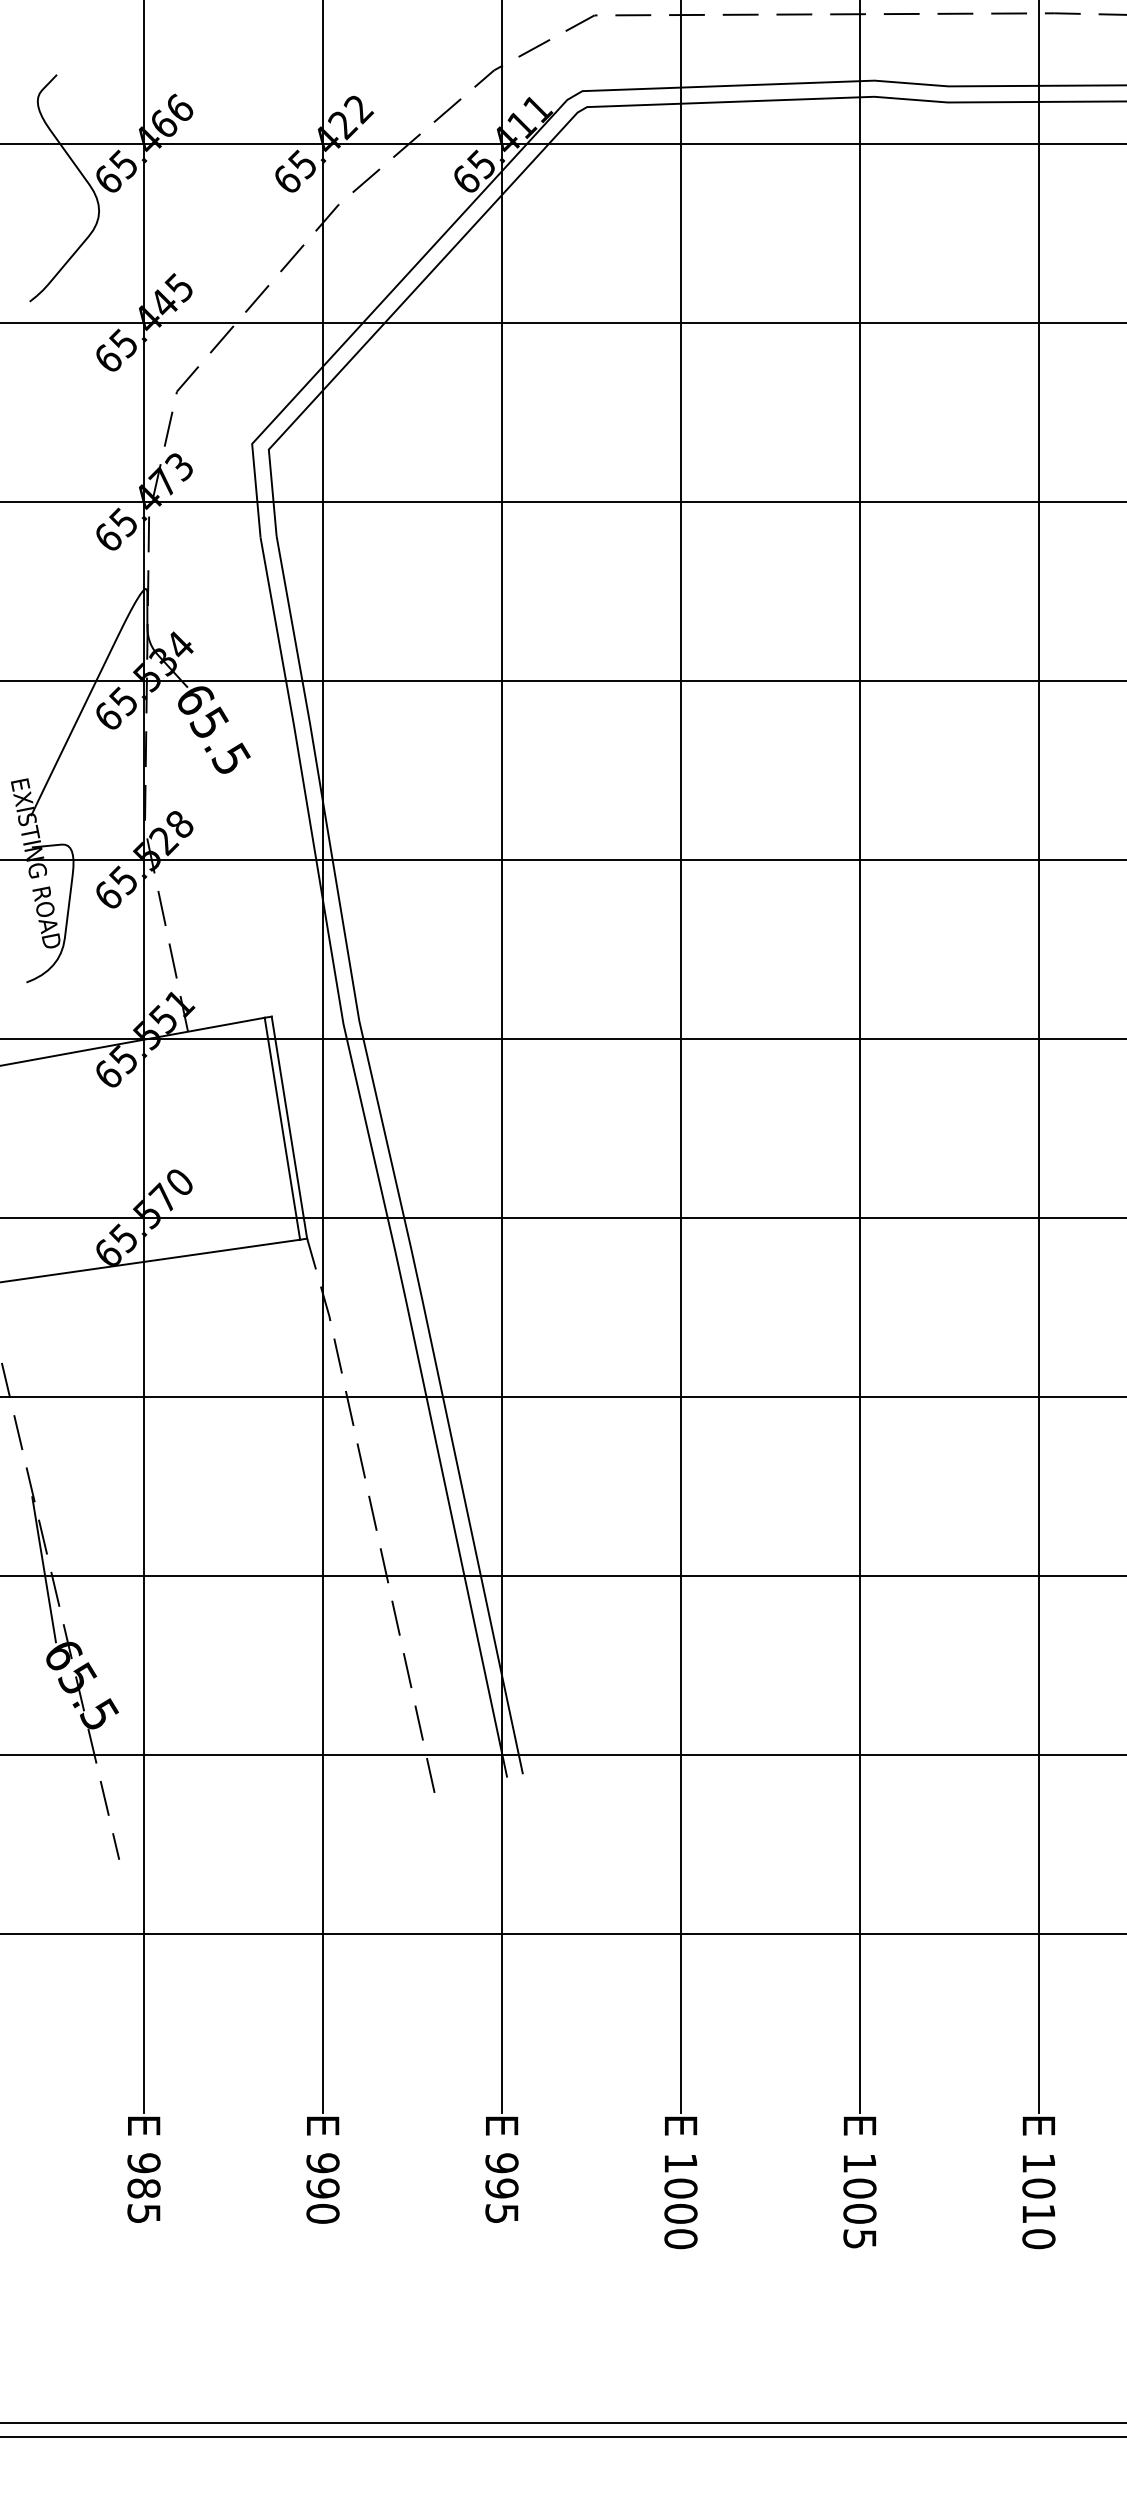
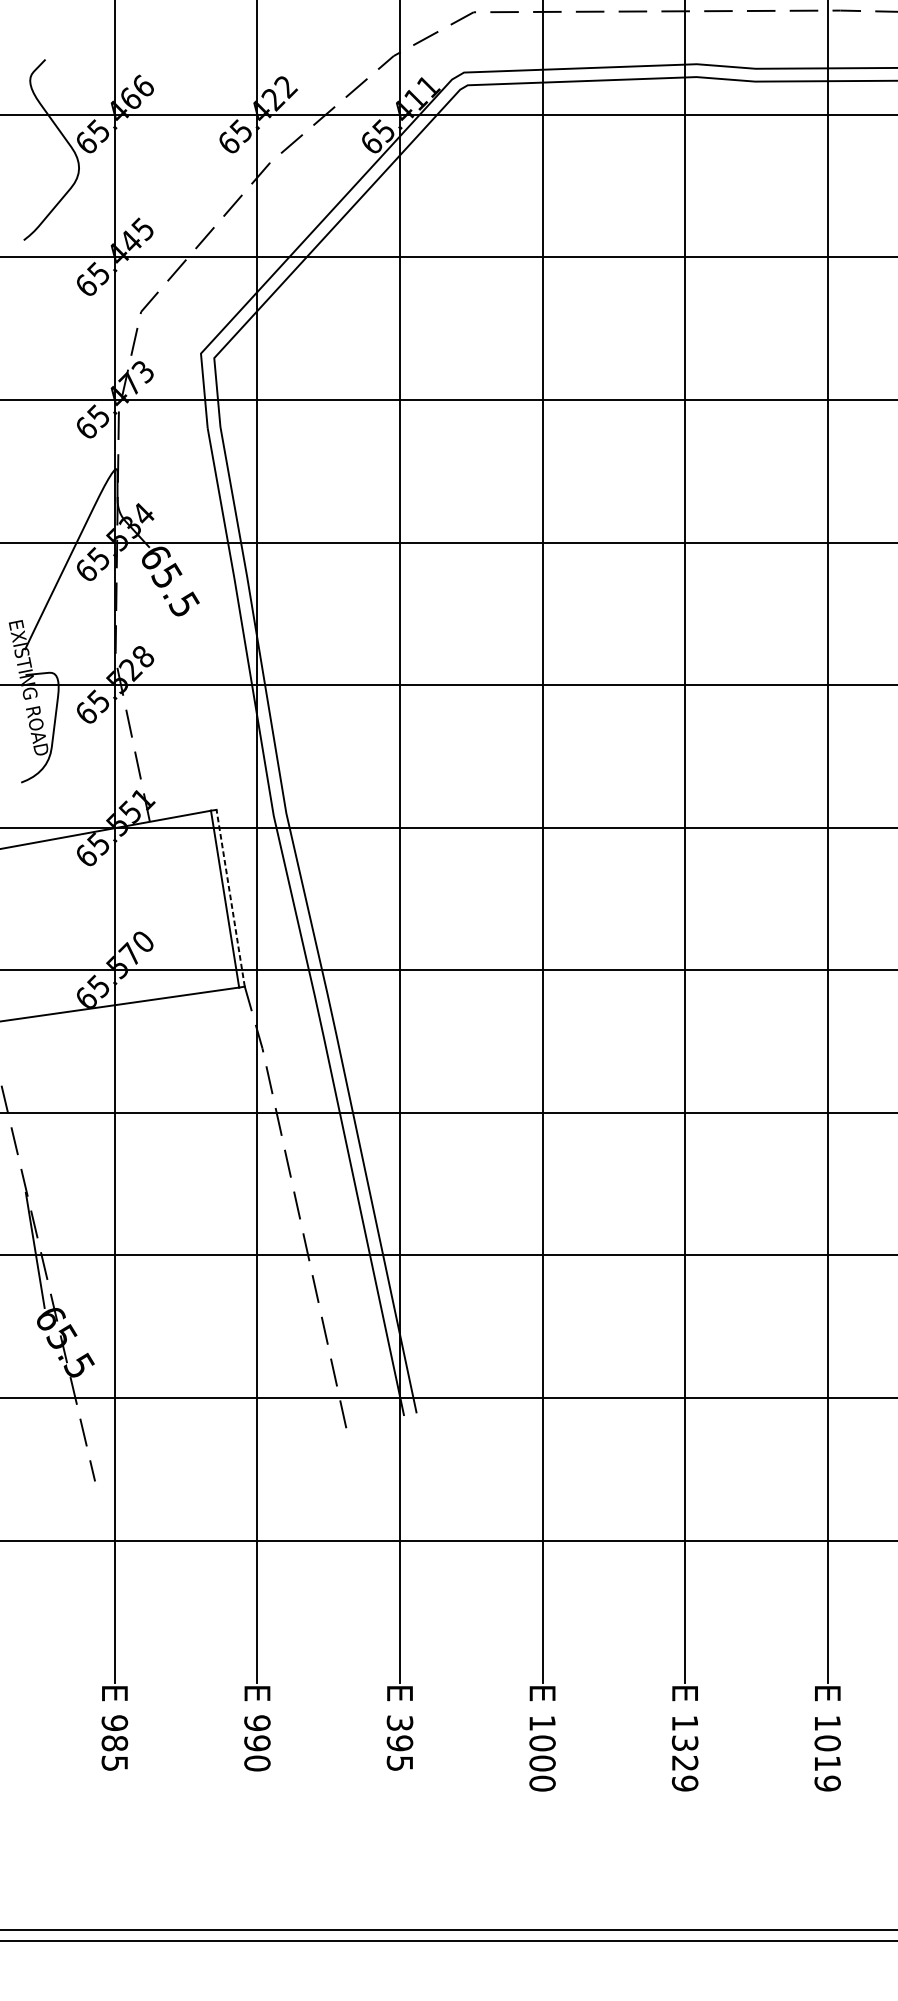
line: (289, 1127) -> (230, 898), solid -> dashed
text: (501, 2163) -> (399, 1723), 995 -> 395
text: (859, 2213) -> (684, 1763), 1005 -> 1329
text: (1038, 2239) -> (827, 1783), 1010 -> 1019

